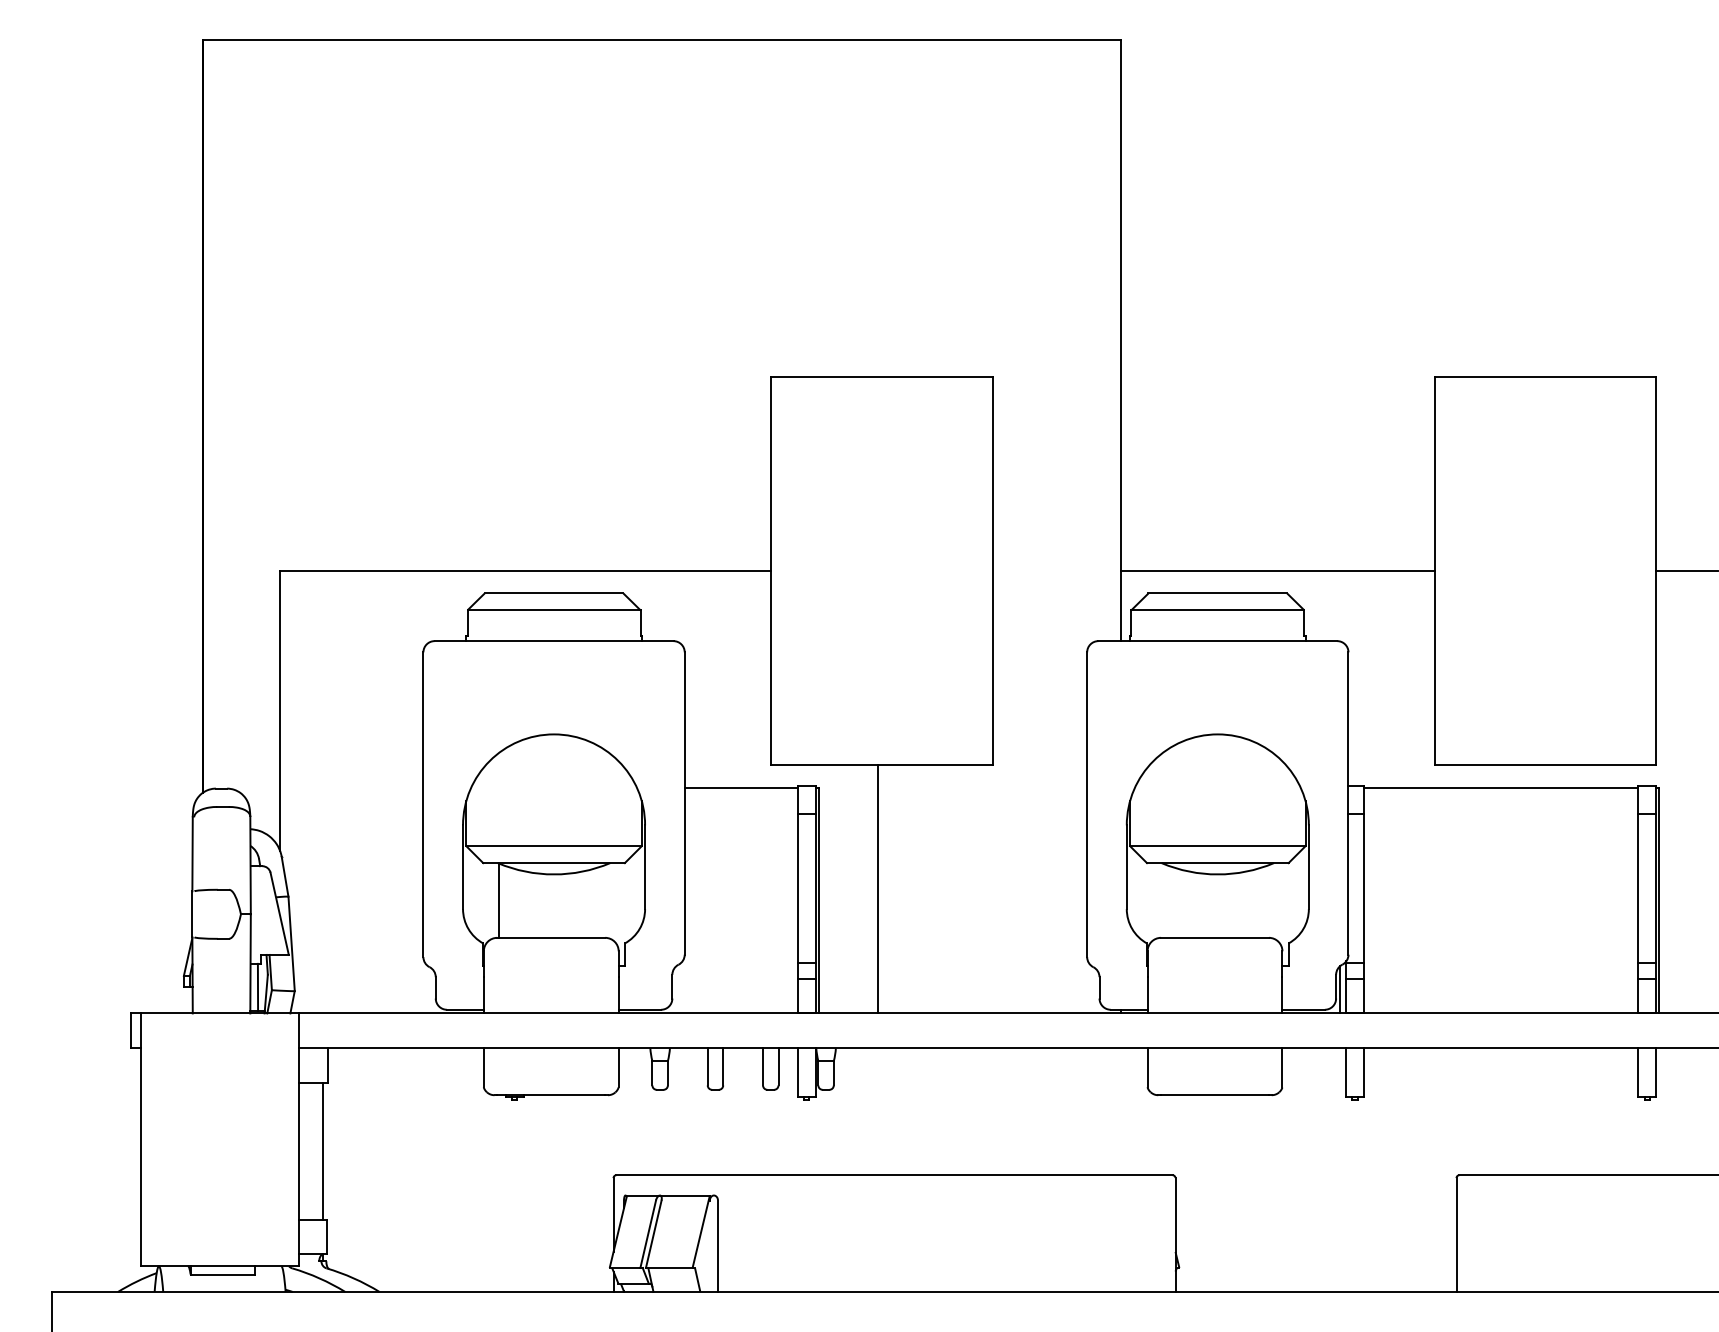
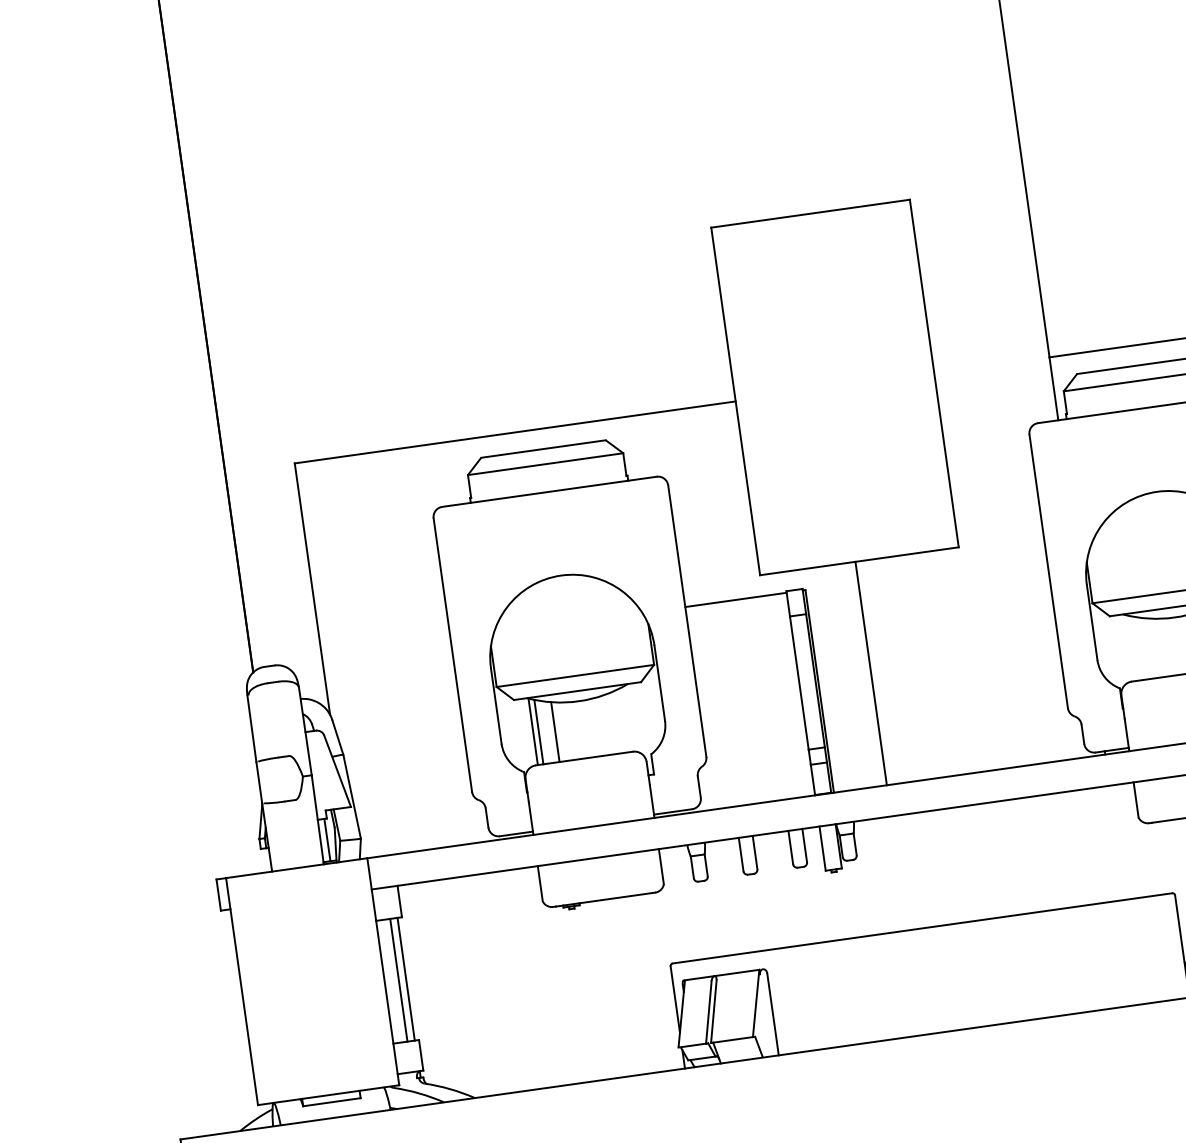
line: (505, 901) -> (538, 731), added
line: (523, 904) -> (555, 732), added
line: (314, 1151) -> (398, 980), added

